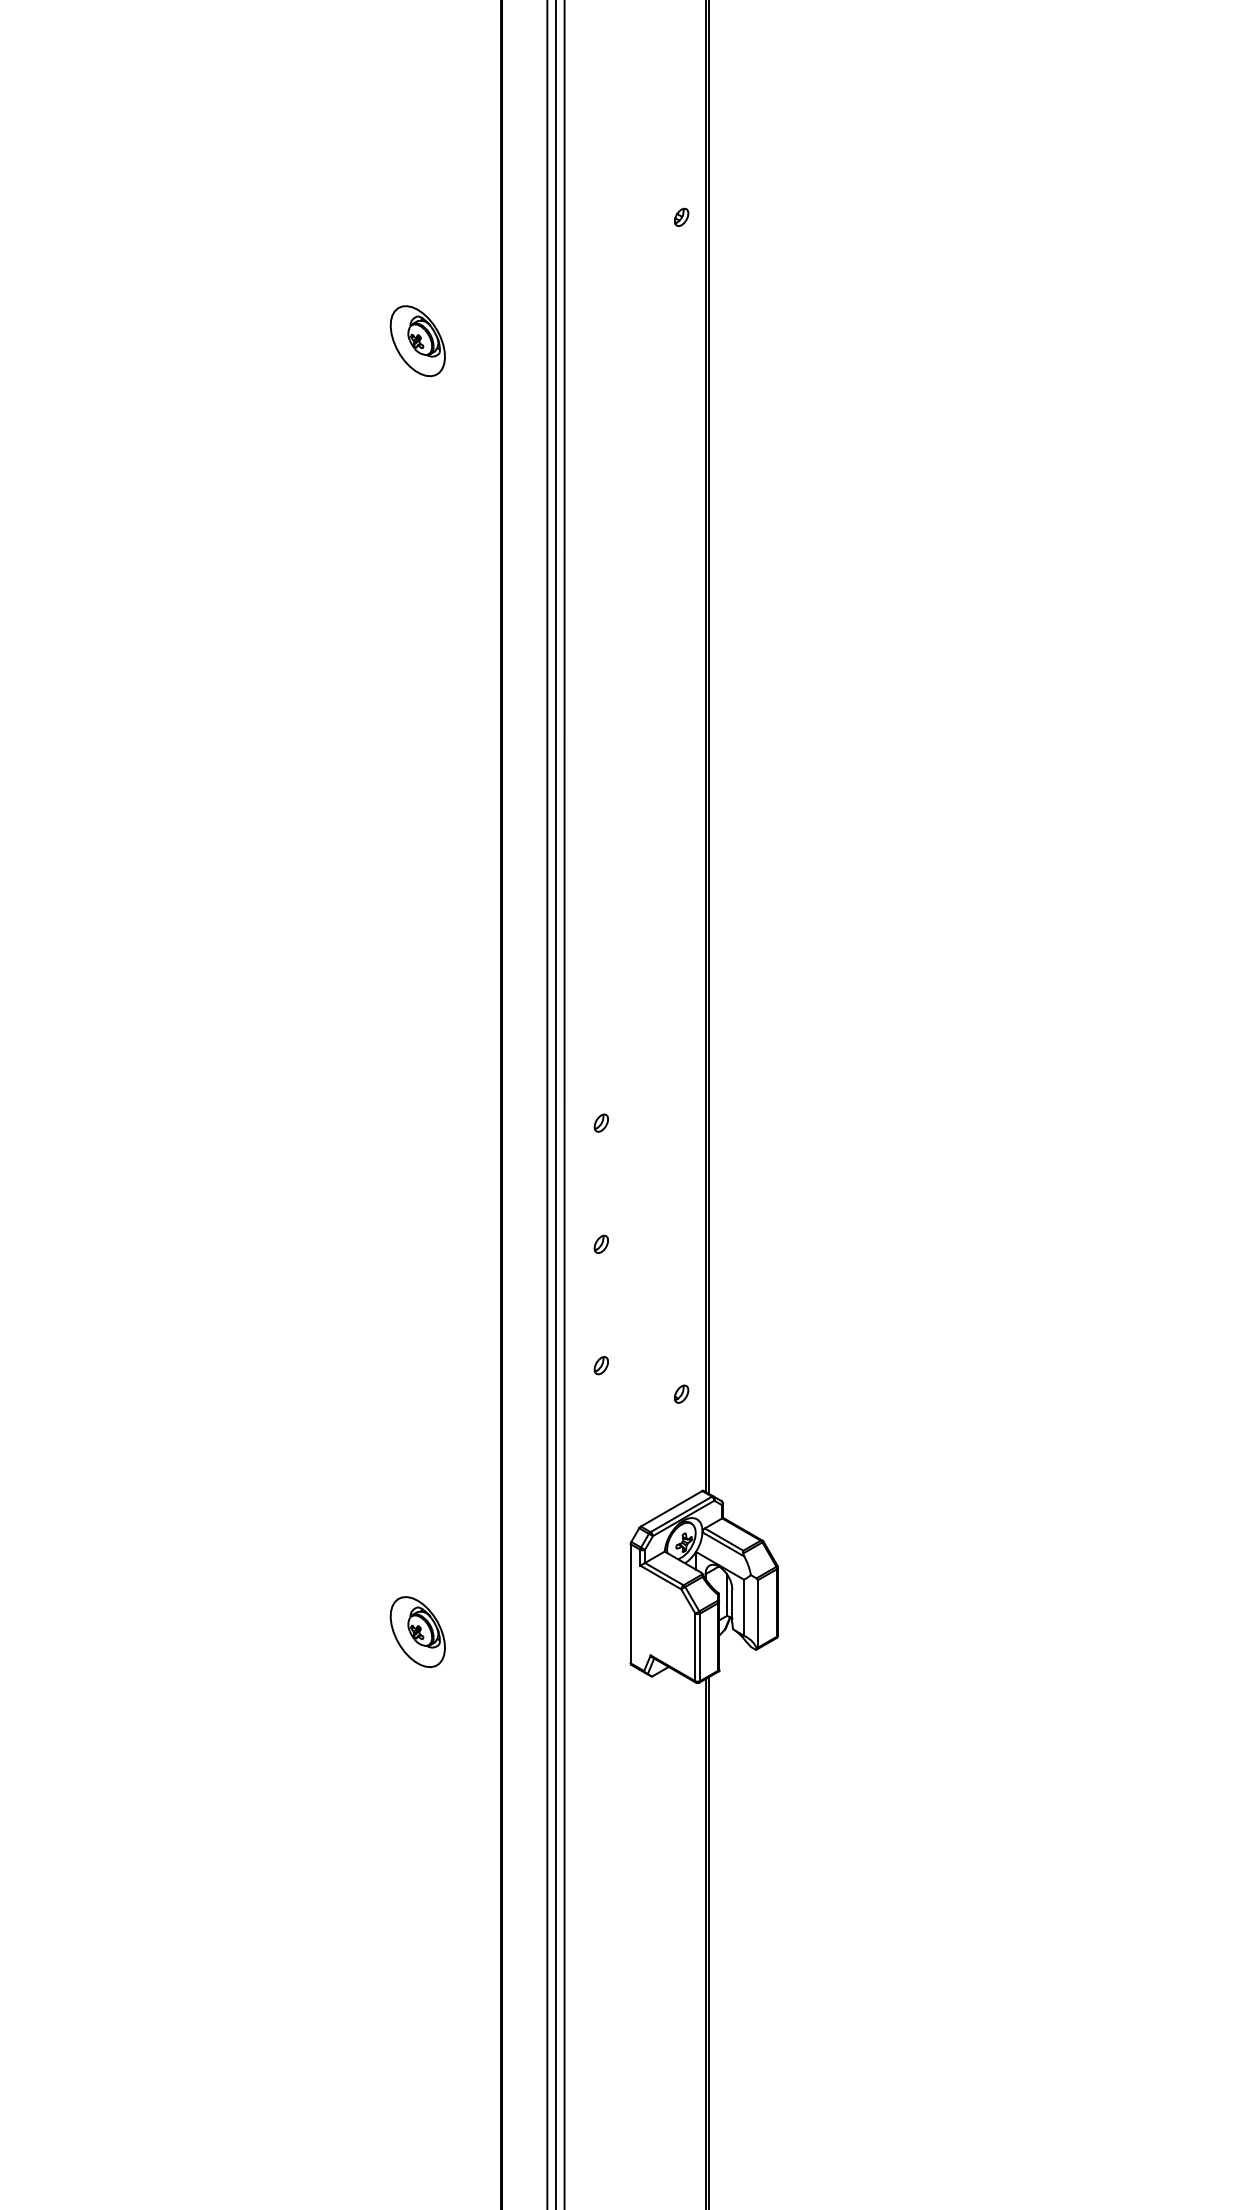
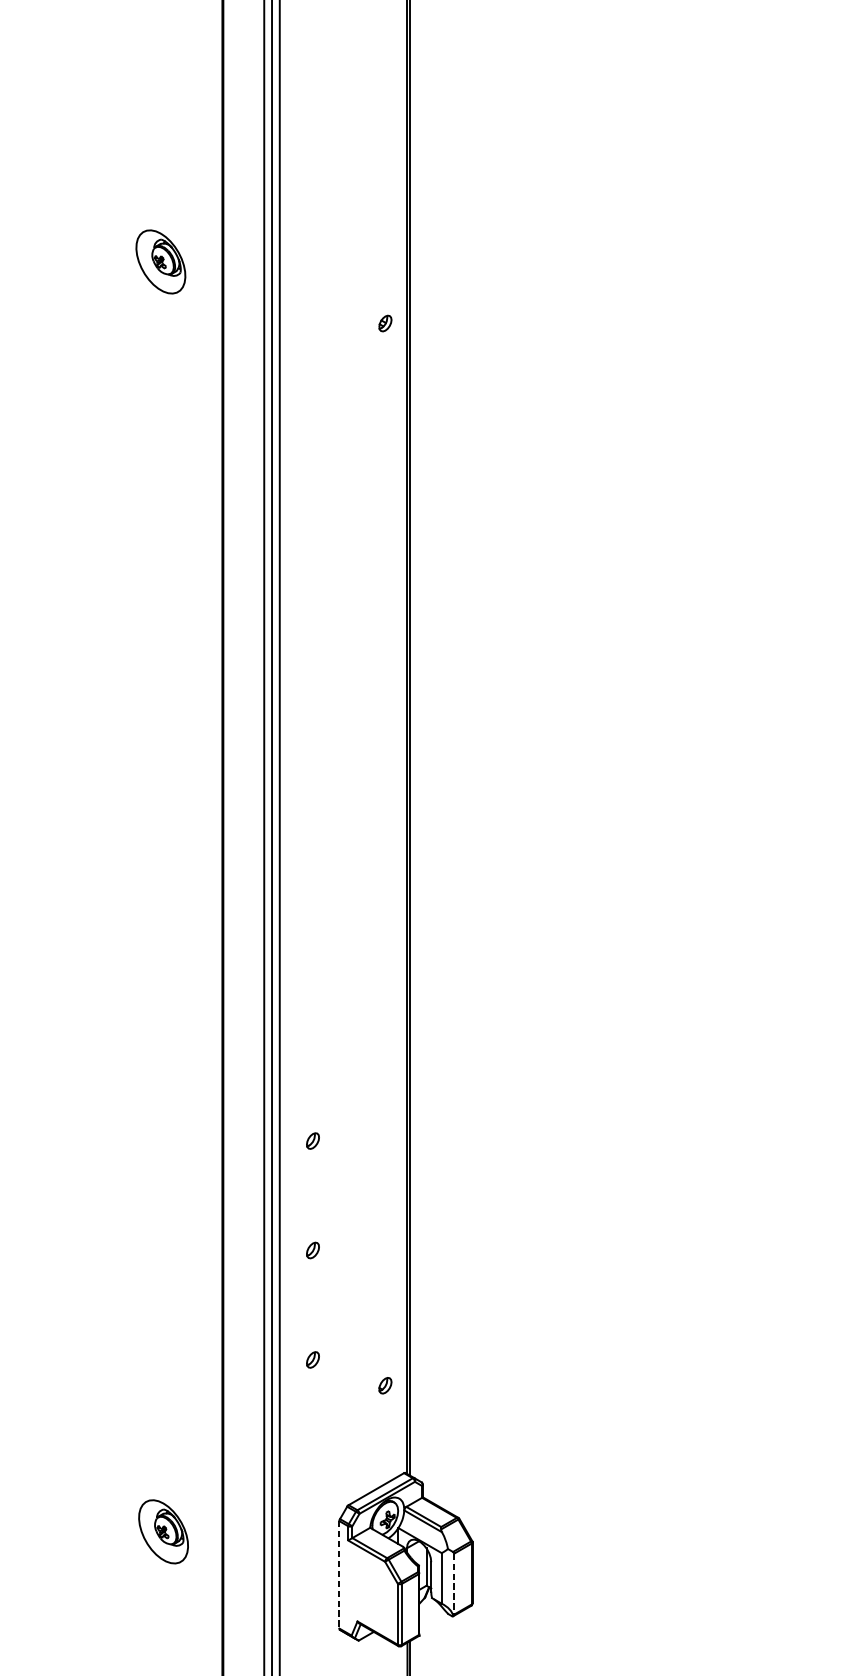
part: (417, 341) -> (160, 262), moved
line: (630, 1603) -> (339, 1574), solid -> dashed
line: (757, 1614) -> (453, 1584), solid -> dashed
part: (417, 1631) -> (163, 1531), moved

